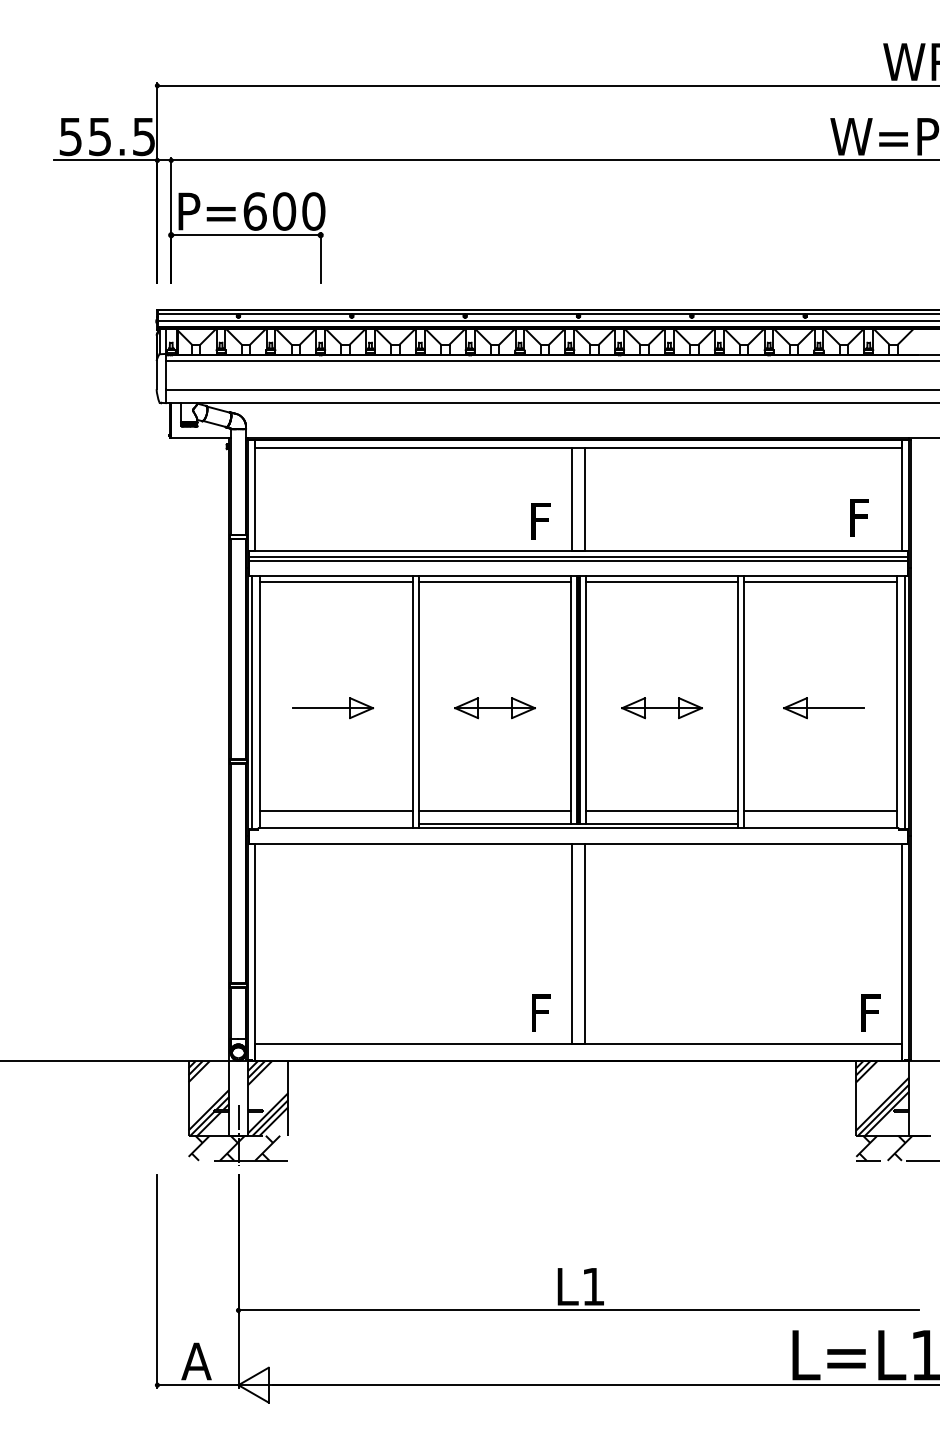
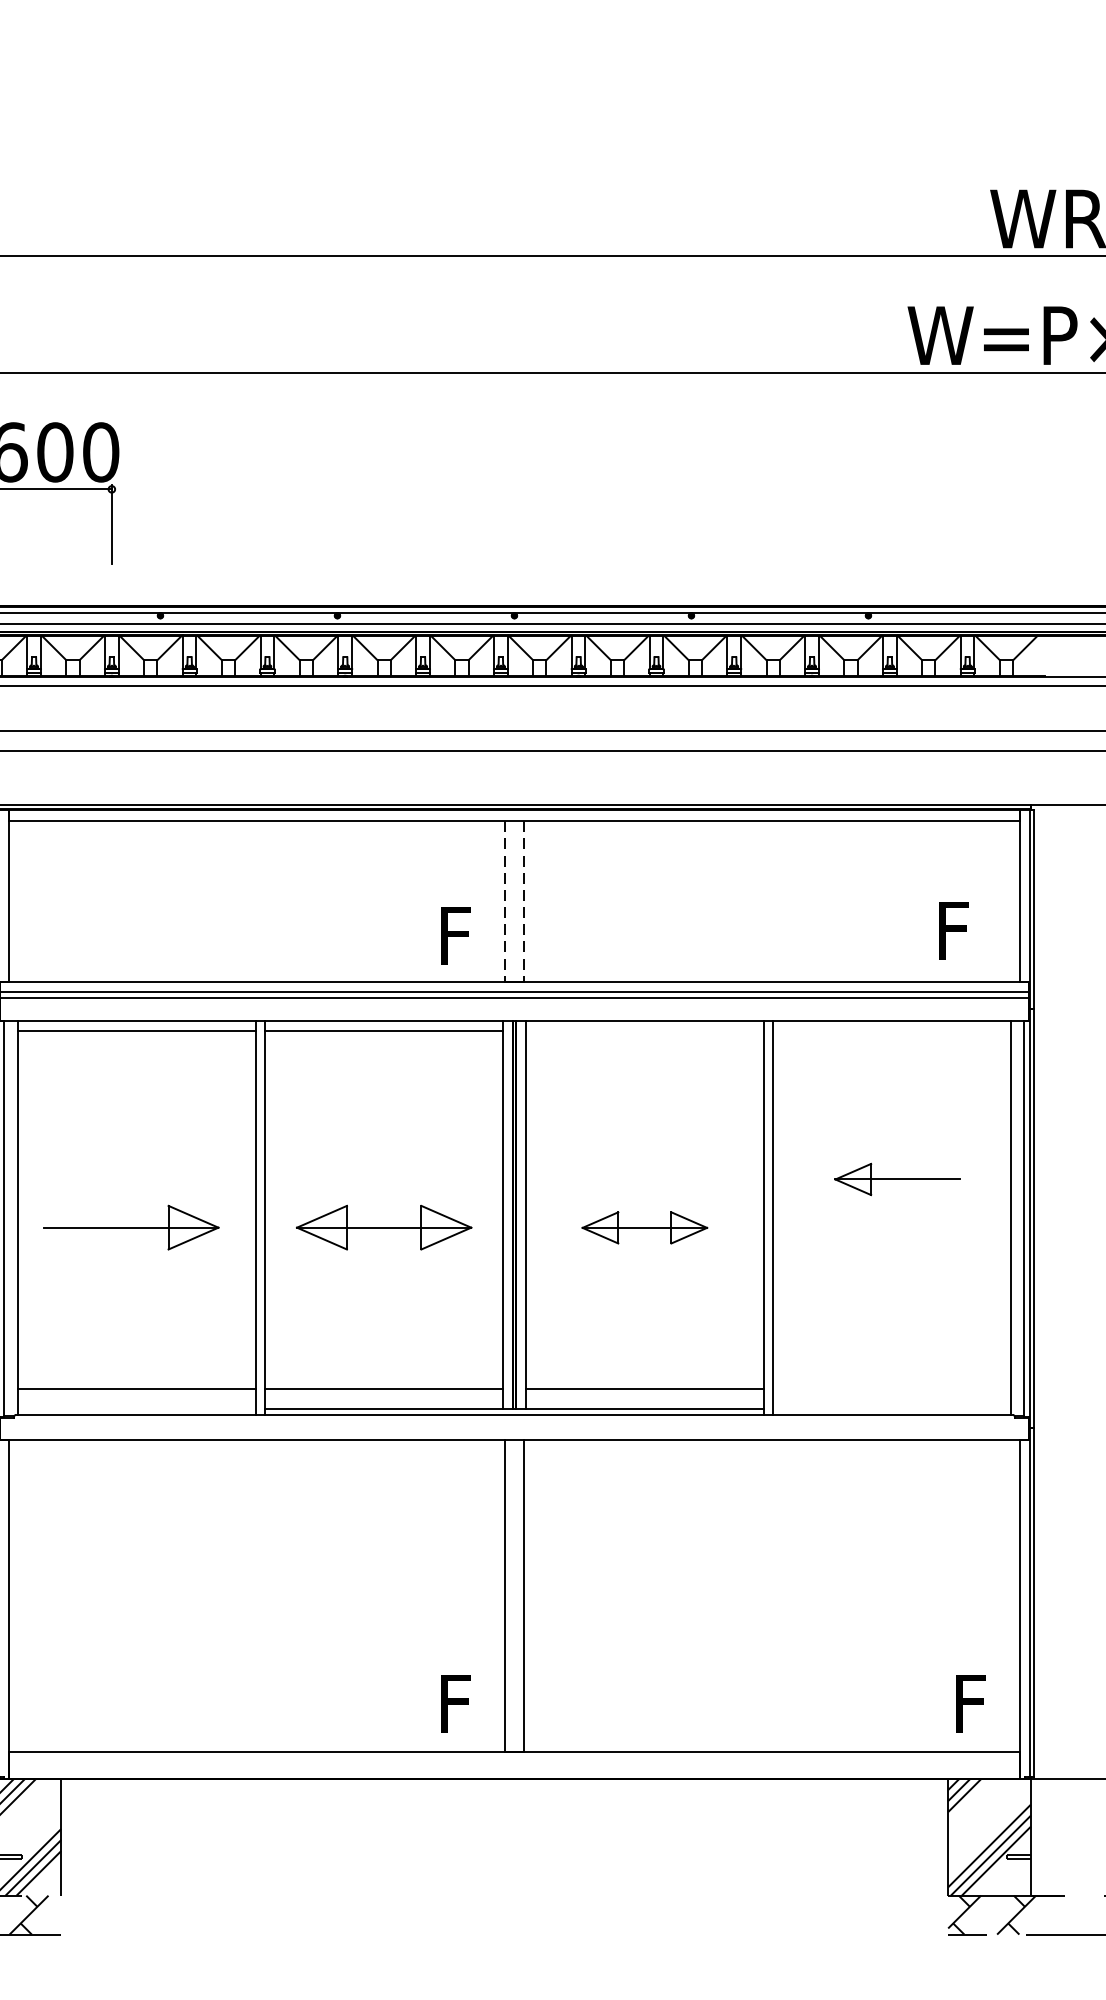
line: (572, 499) -> (505, 902), solid -> dashed
line: (584, 499) -> (523, 902), solid -> dashed
line: (661, 582) -> (644, 1031), removed
line: (820, 582) -> (892, 1031), removed
part: (332, 708) -> (130, 1228), size x1.4
part: (494, 708) -> (383, 1228), size x1.4
part: (823, 708) -> (896, 1180), moved
line: (820, 811) -> (892, 1389), removed

